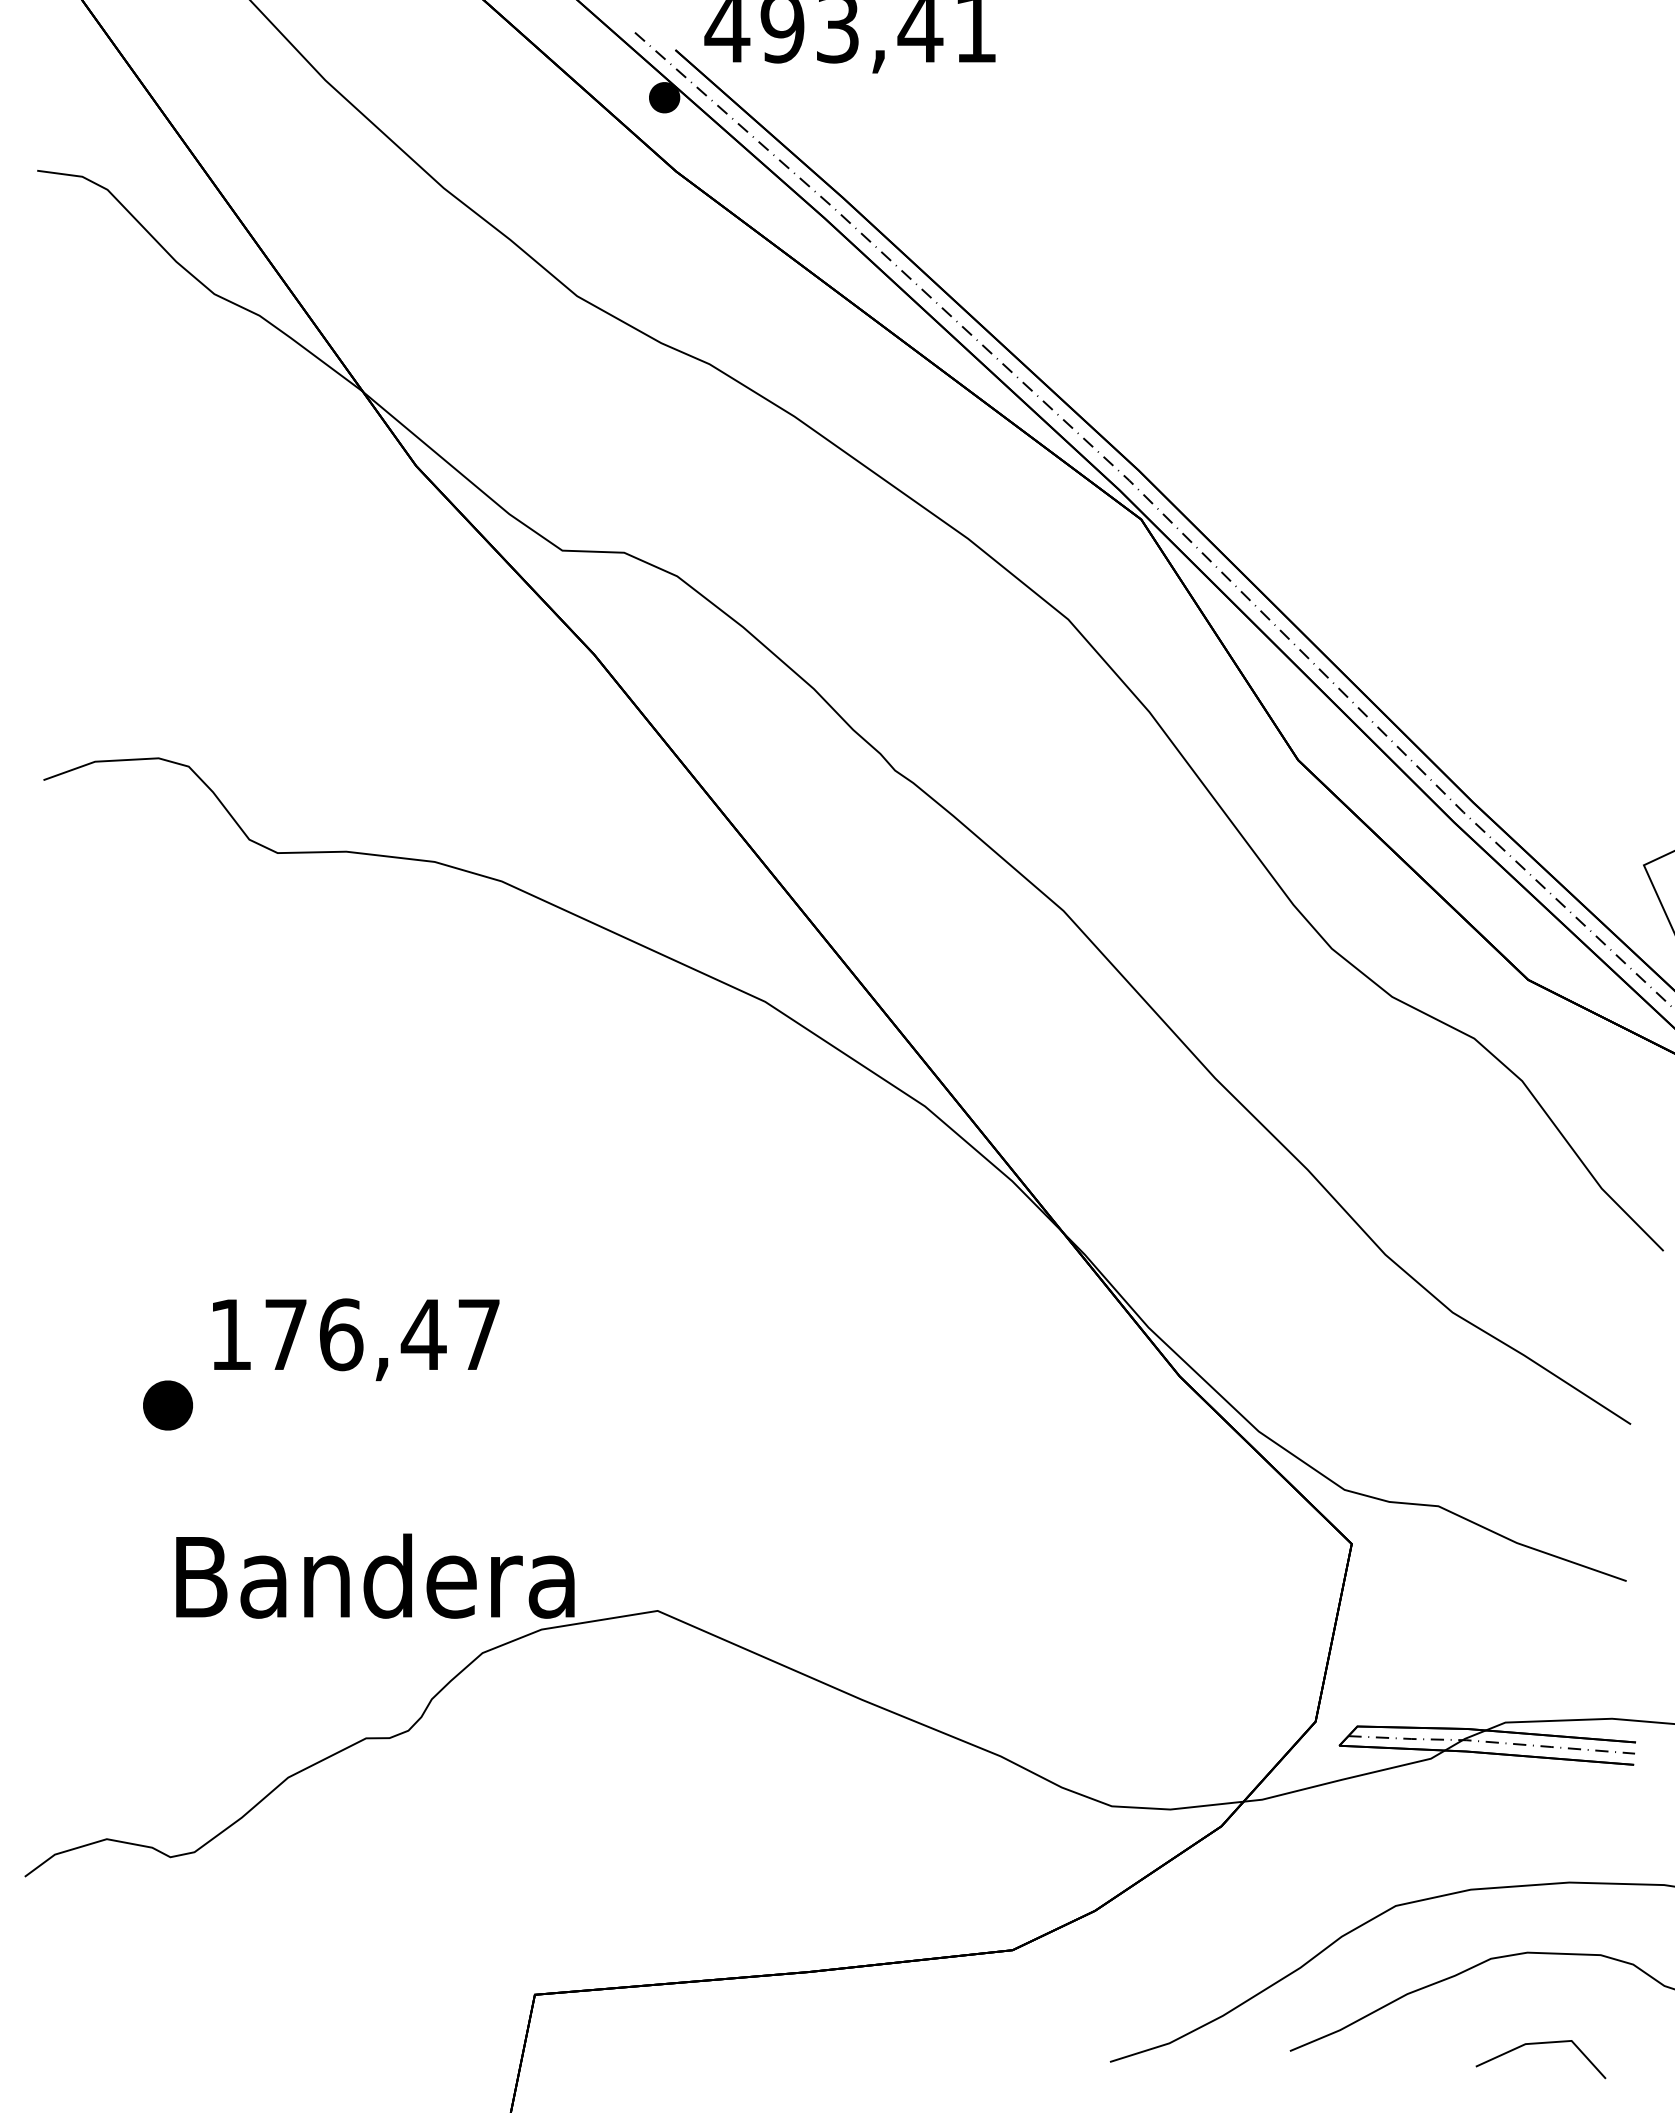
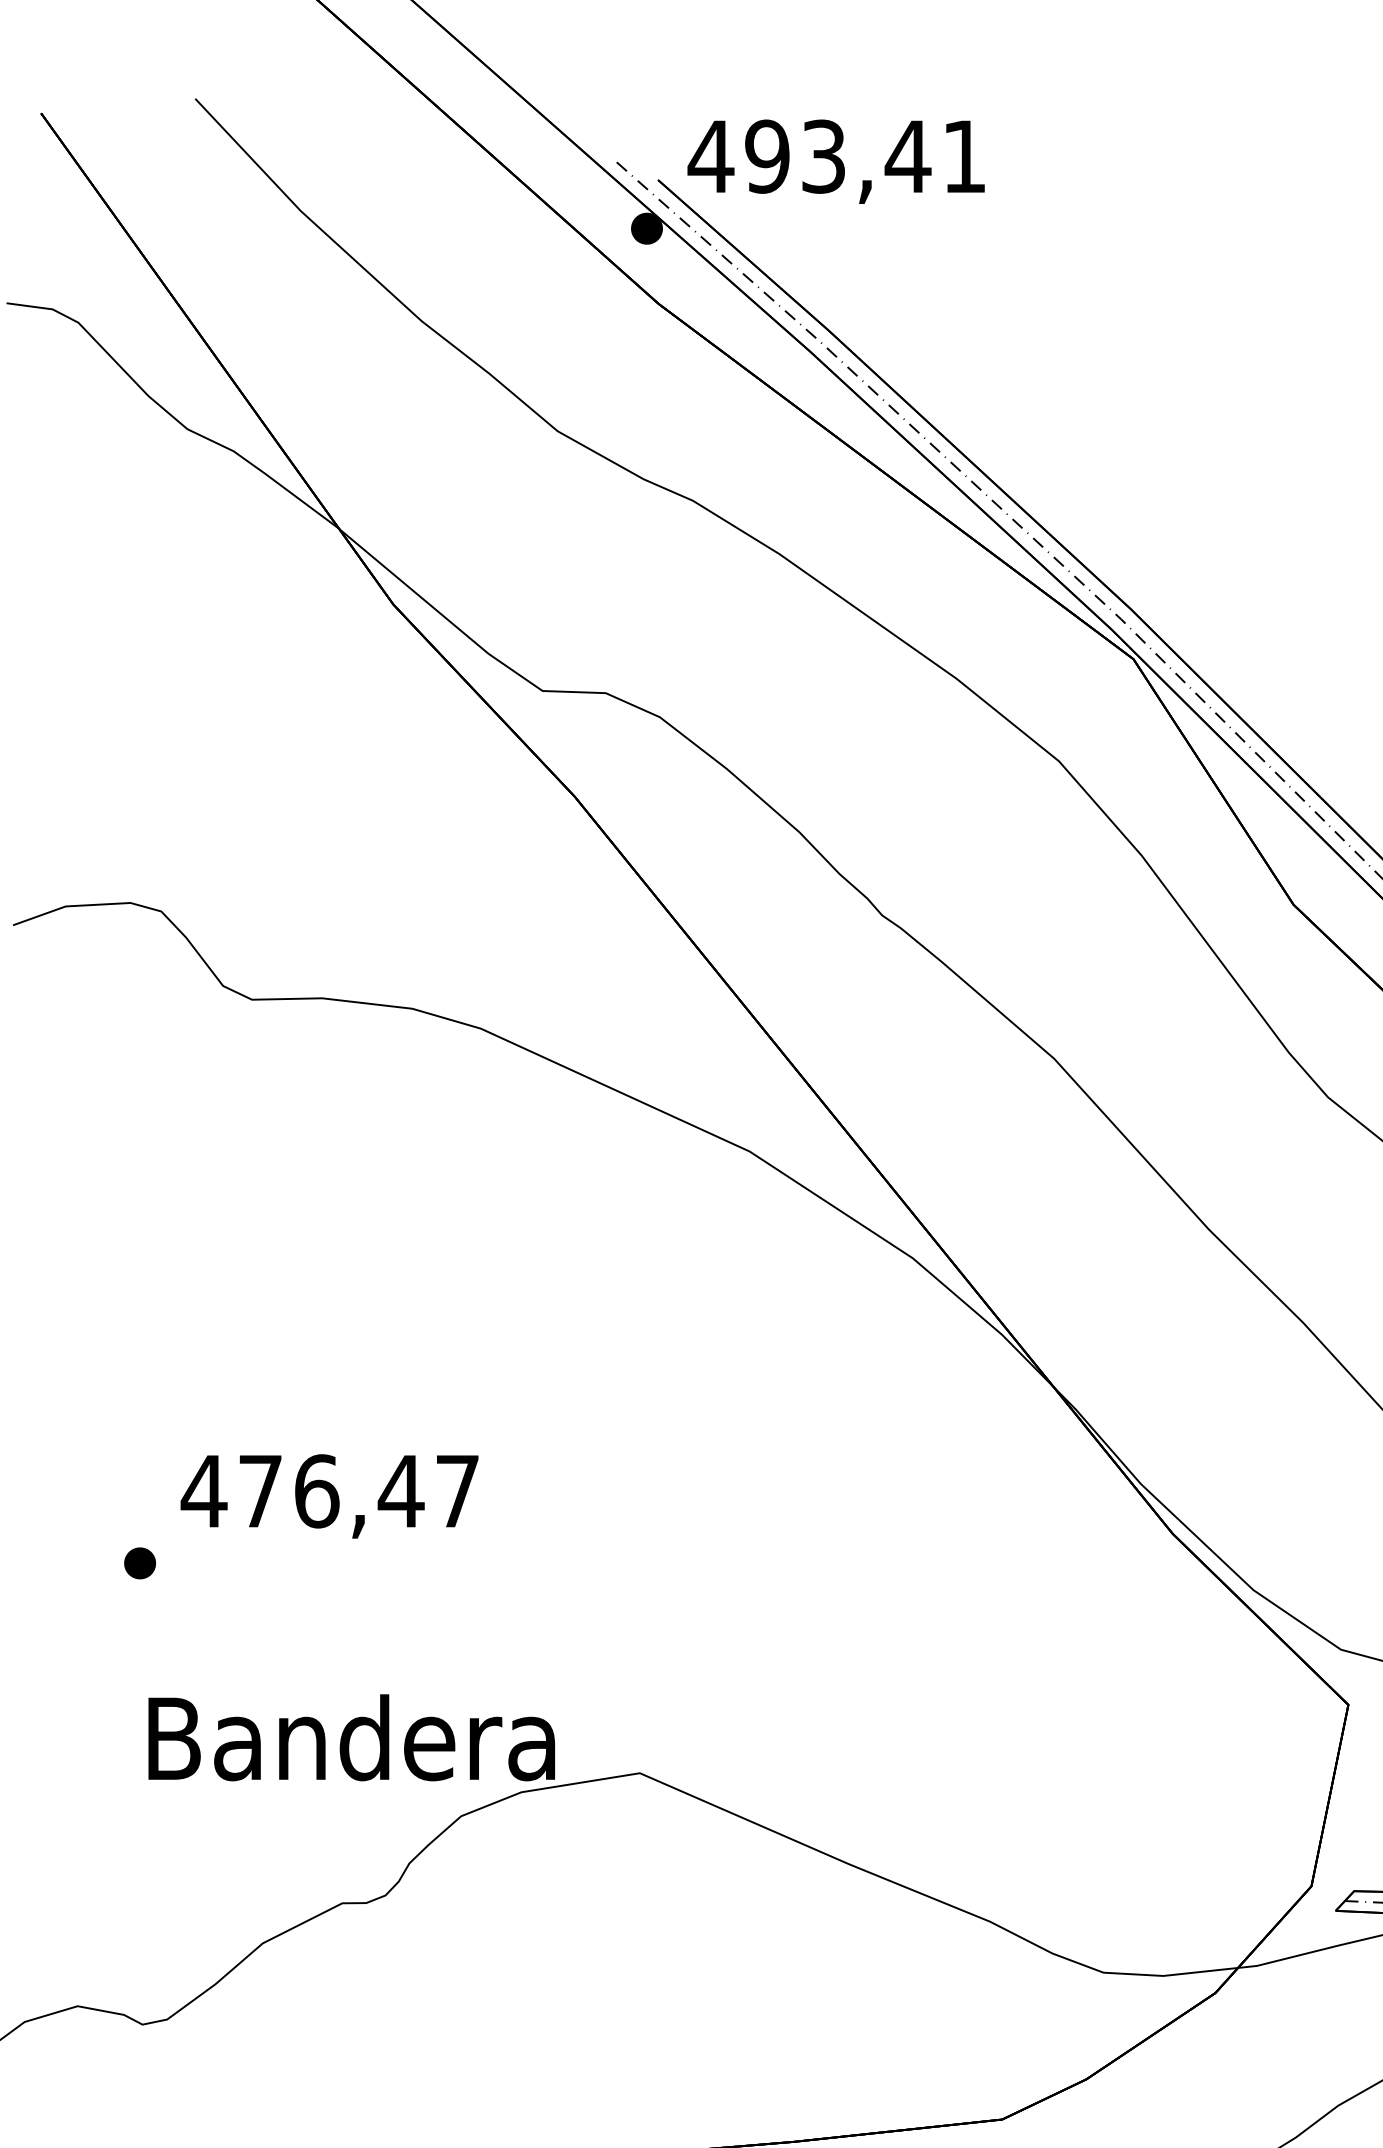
text: (230, 1334) -> (203, 1491), 176,47 -> 476,47
part: (167, 1404) -> (139, 1562), size x0.62

